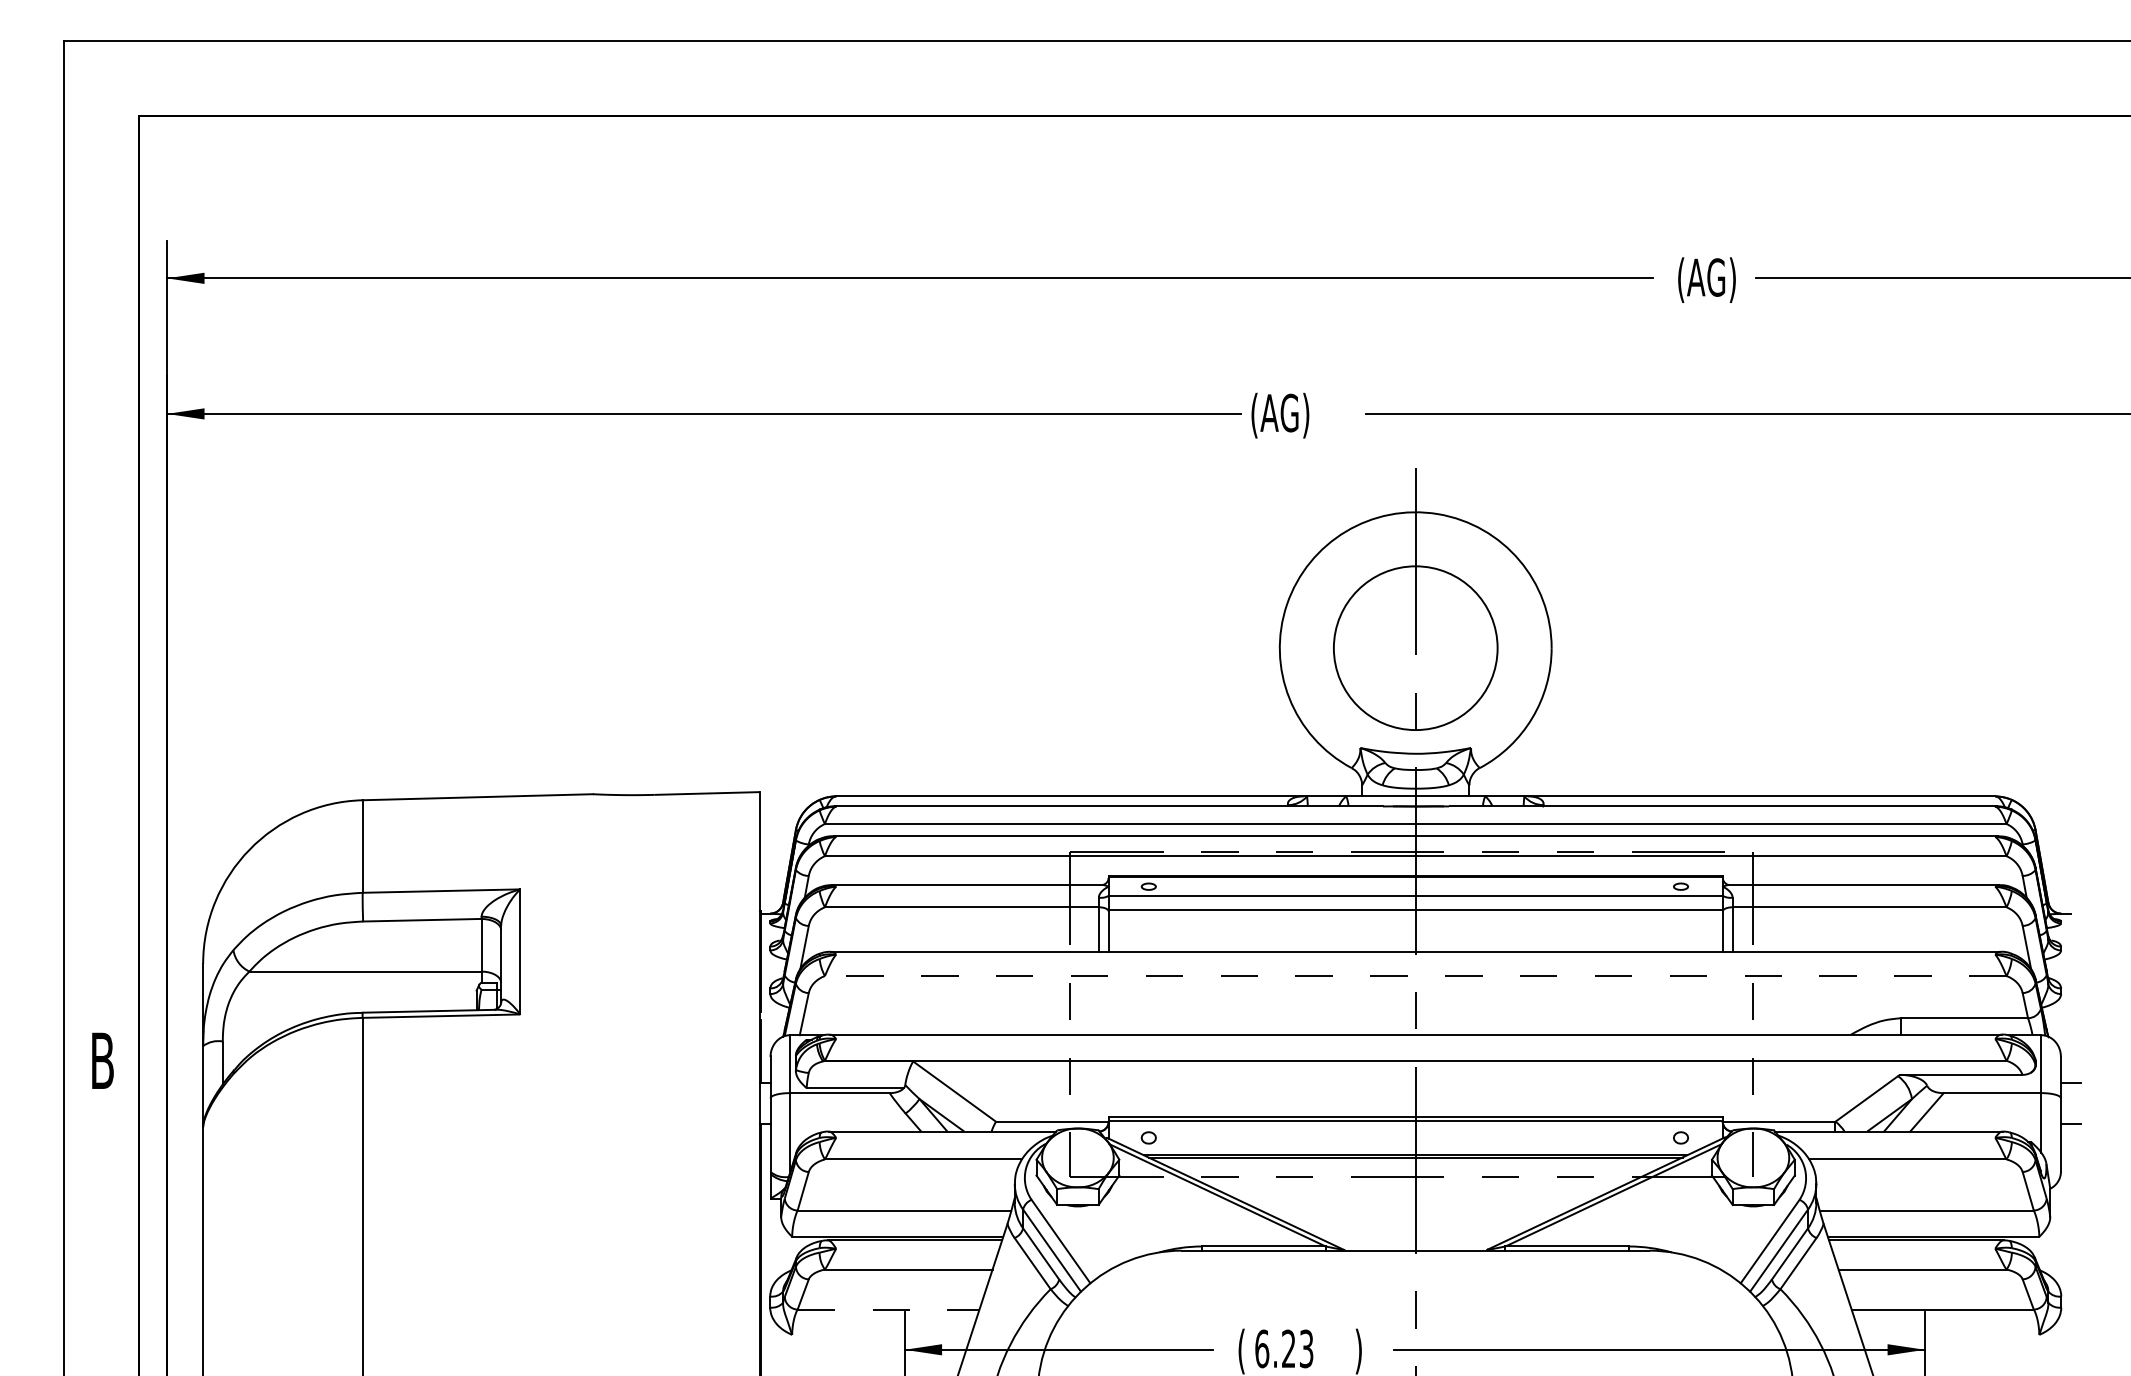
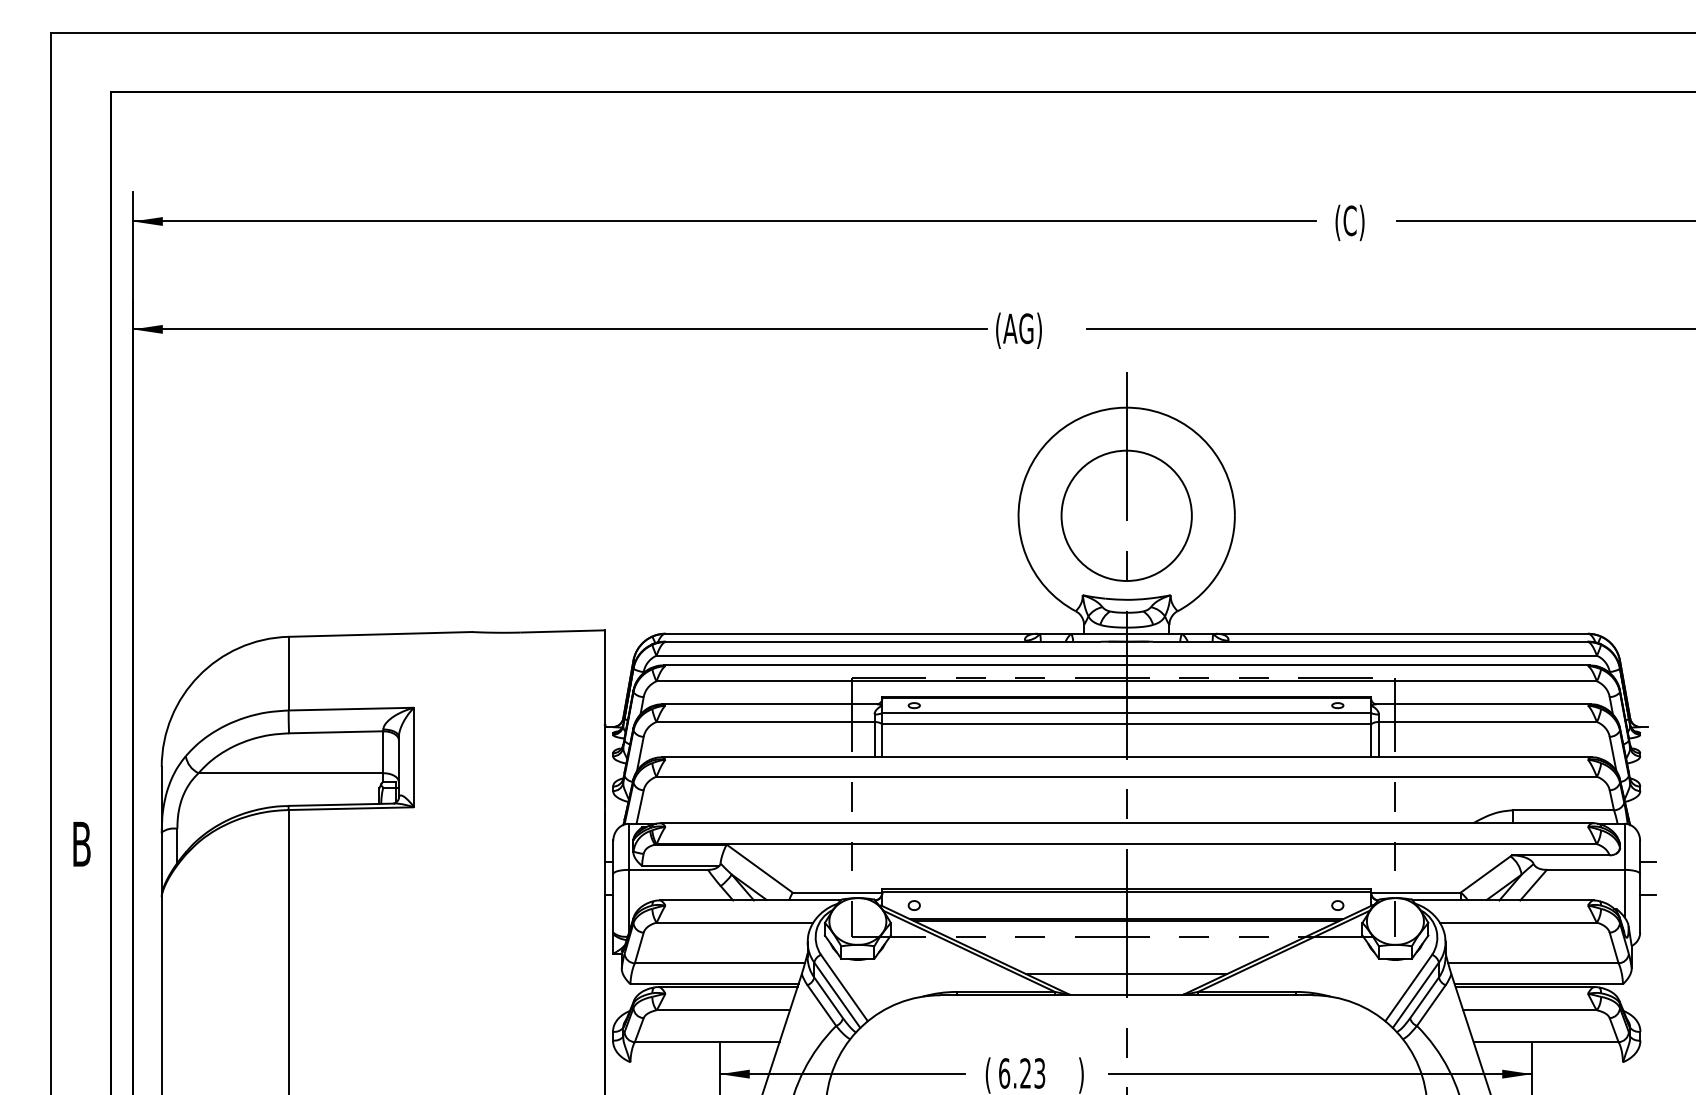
text: (1711, 279) -> (1362, 222), (AG) -> (C)
line: (1415, 976) -> (1126, 777), dashed -> solid
line: (1415, 1224) -> (1126, 974), added
line: (888, 1309) -> (707, 1042), dashed -> solid

